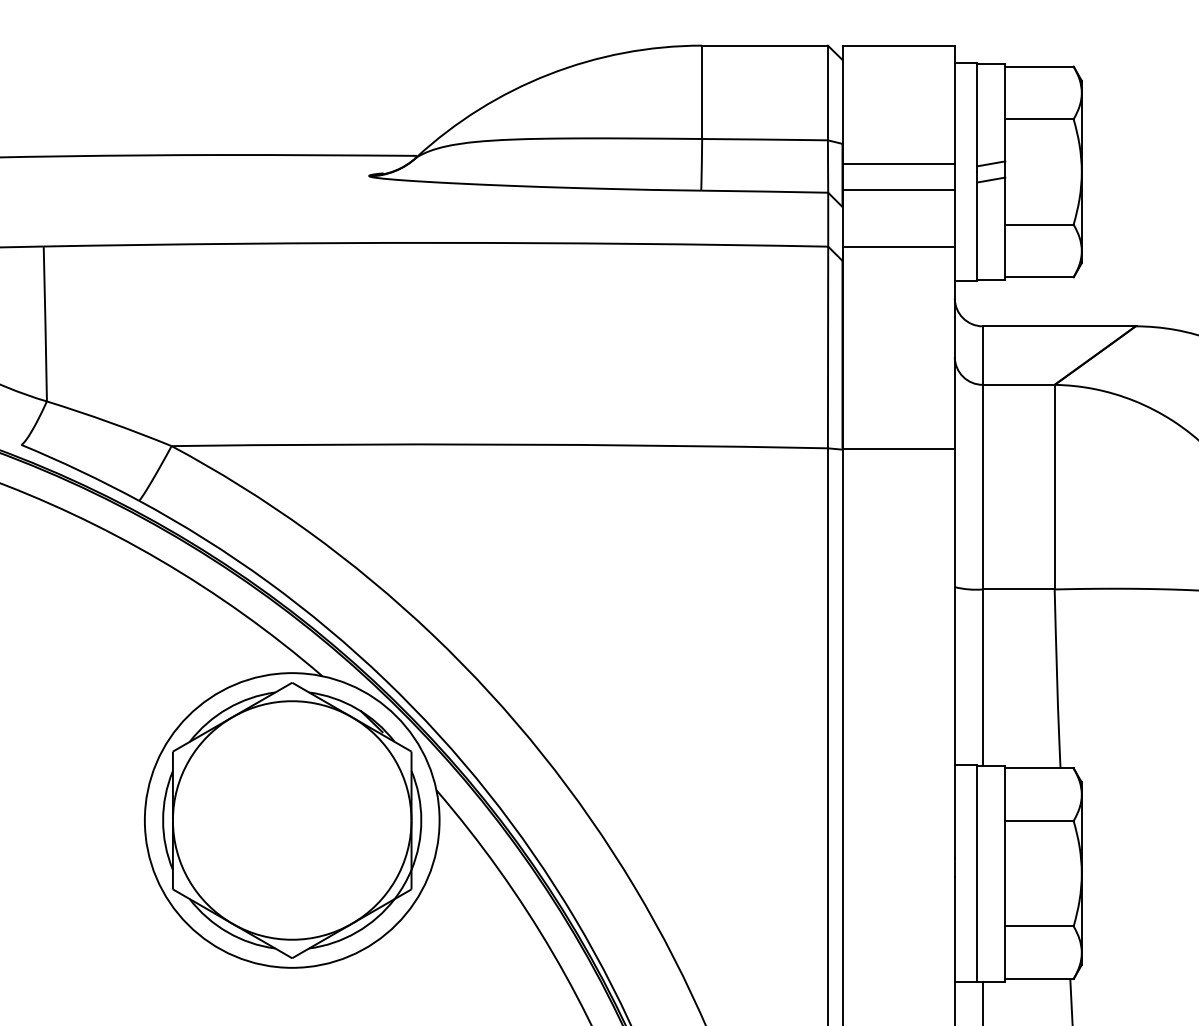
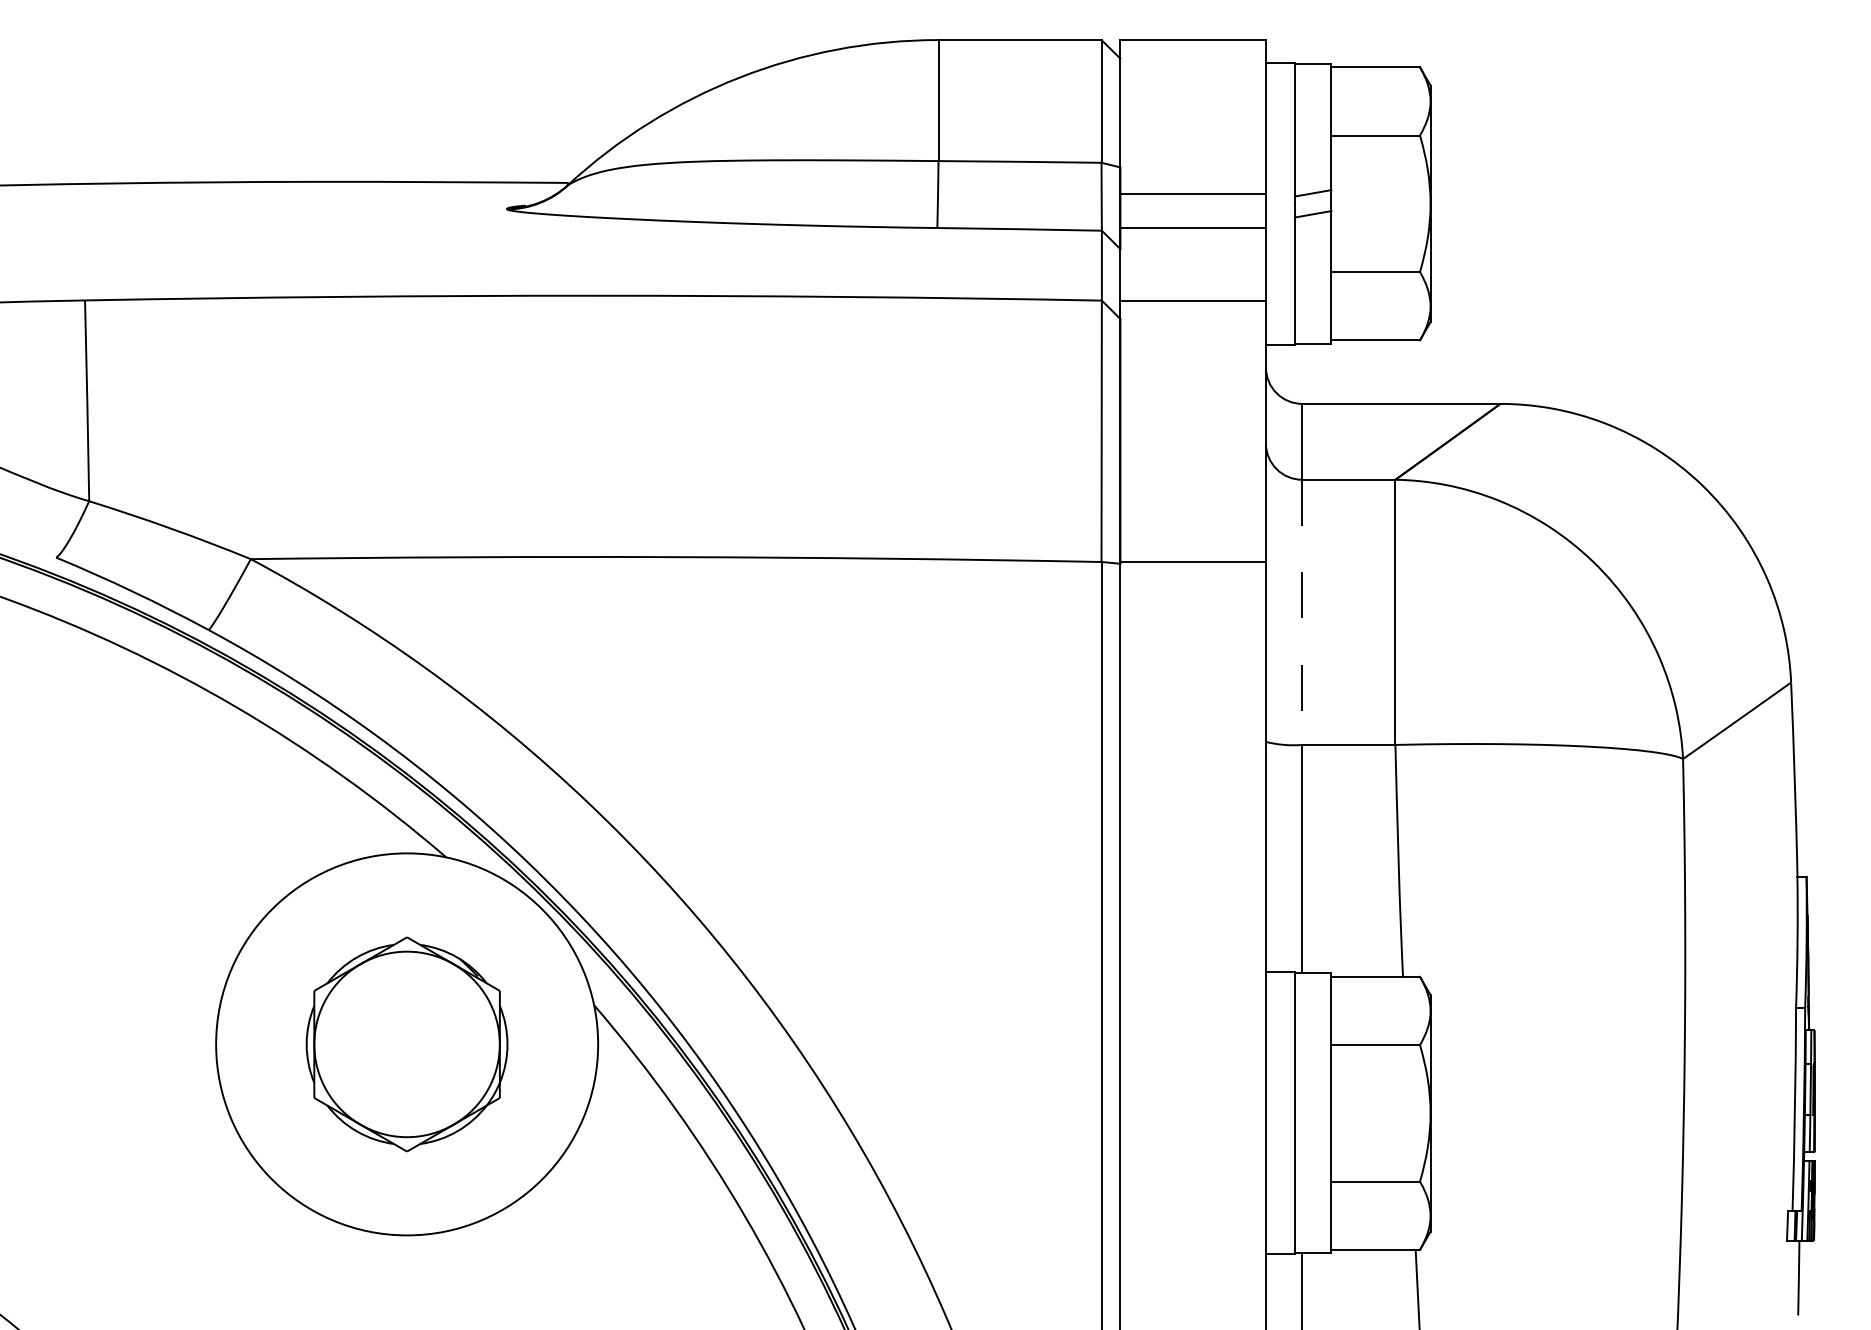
line: (982, 487) -> (1302, 612), solid -> dashed
part: (291, 820) -> (406, 1044), size x0.6

